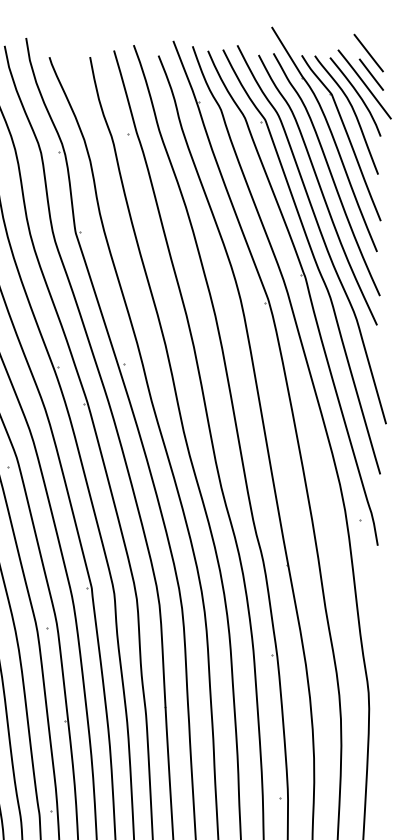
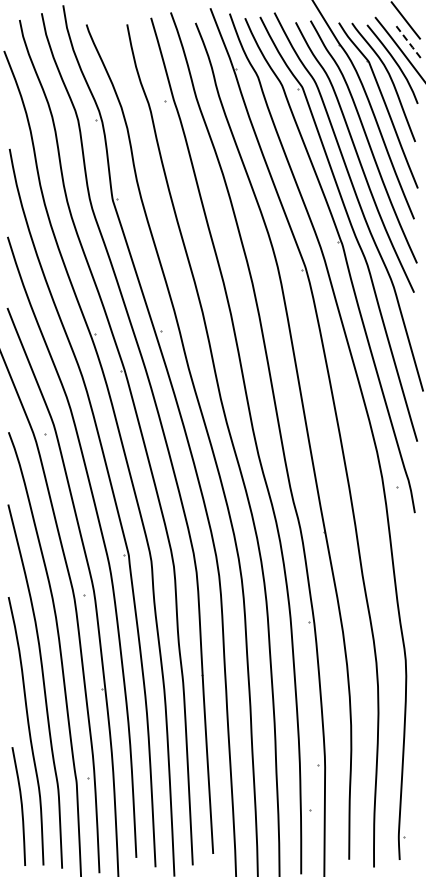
line: (372, 75) -> (409, 42), solid -> dashed

